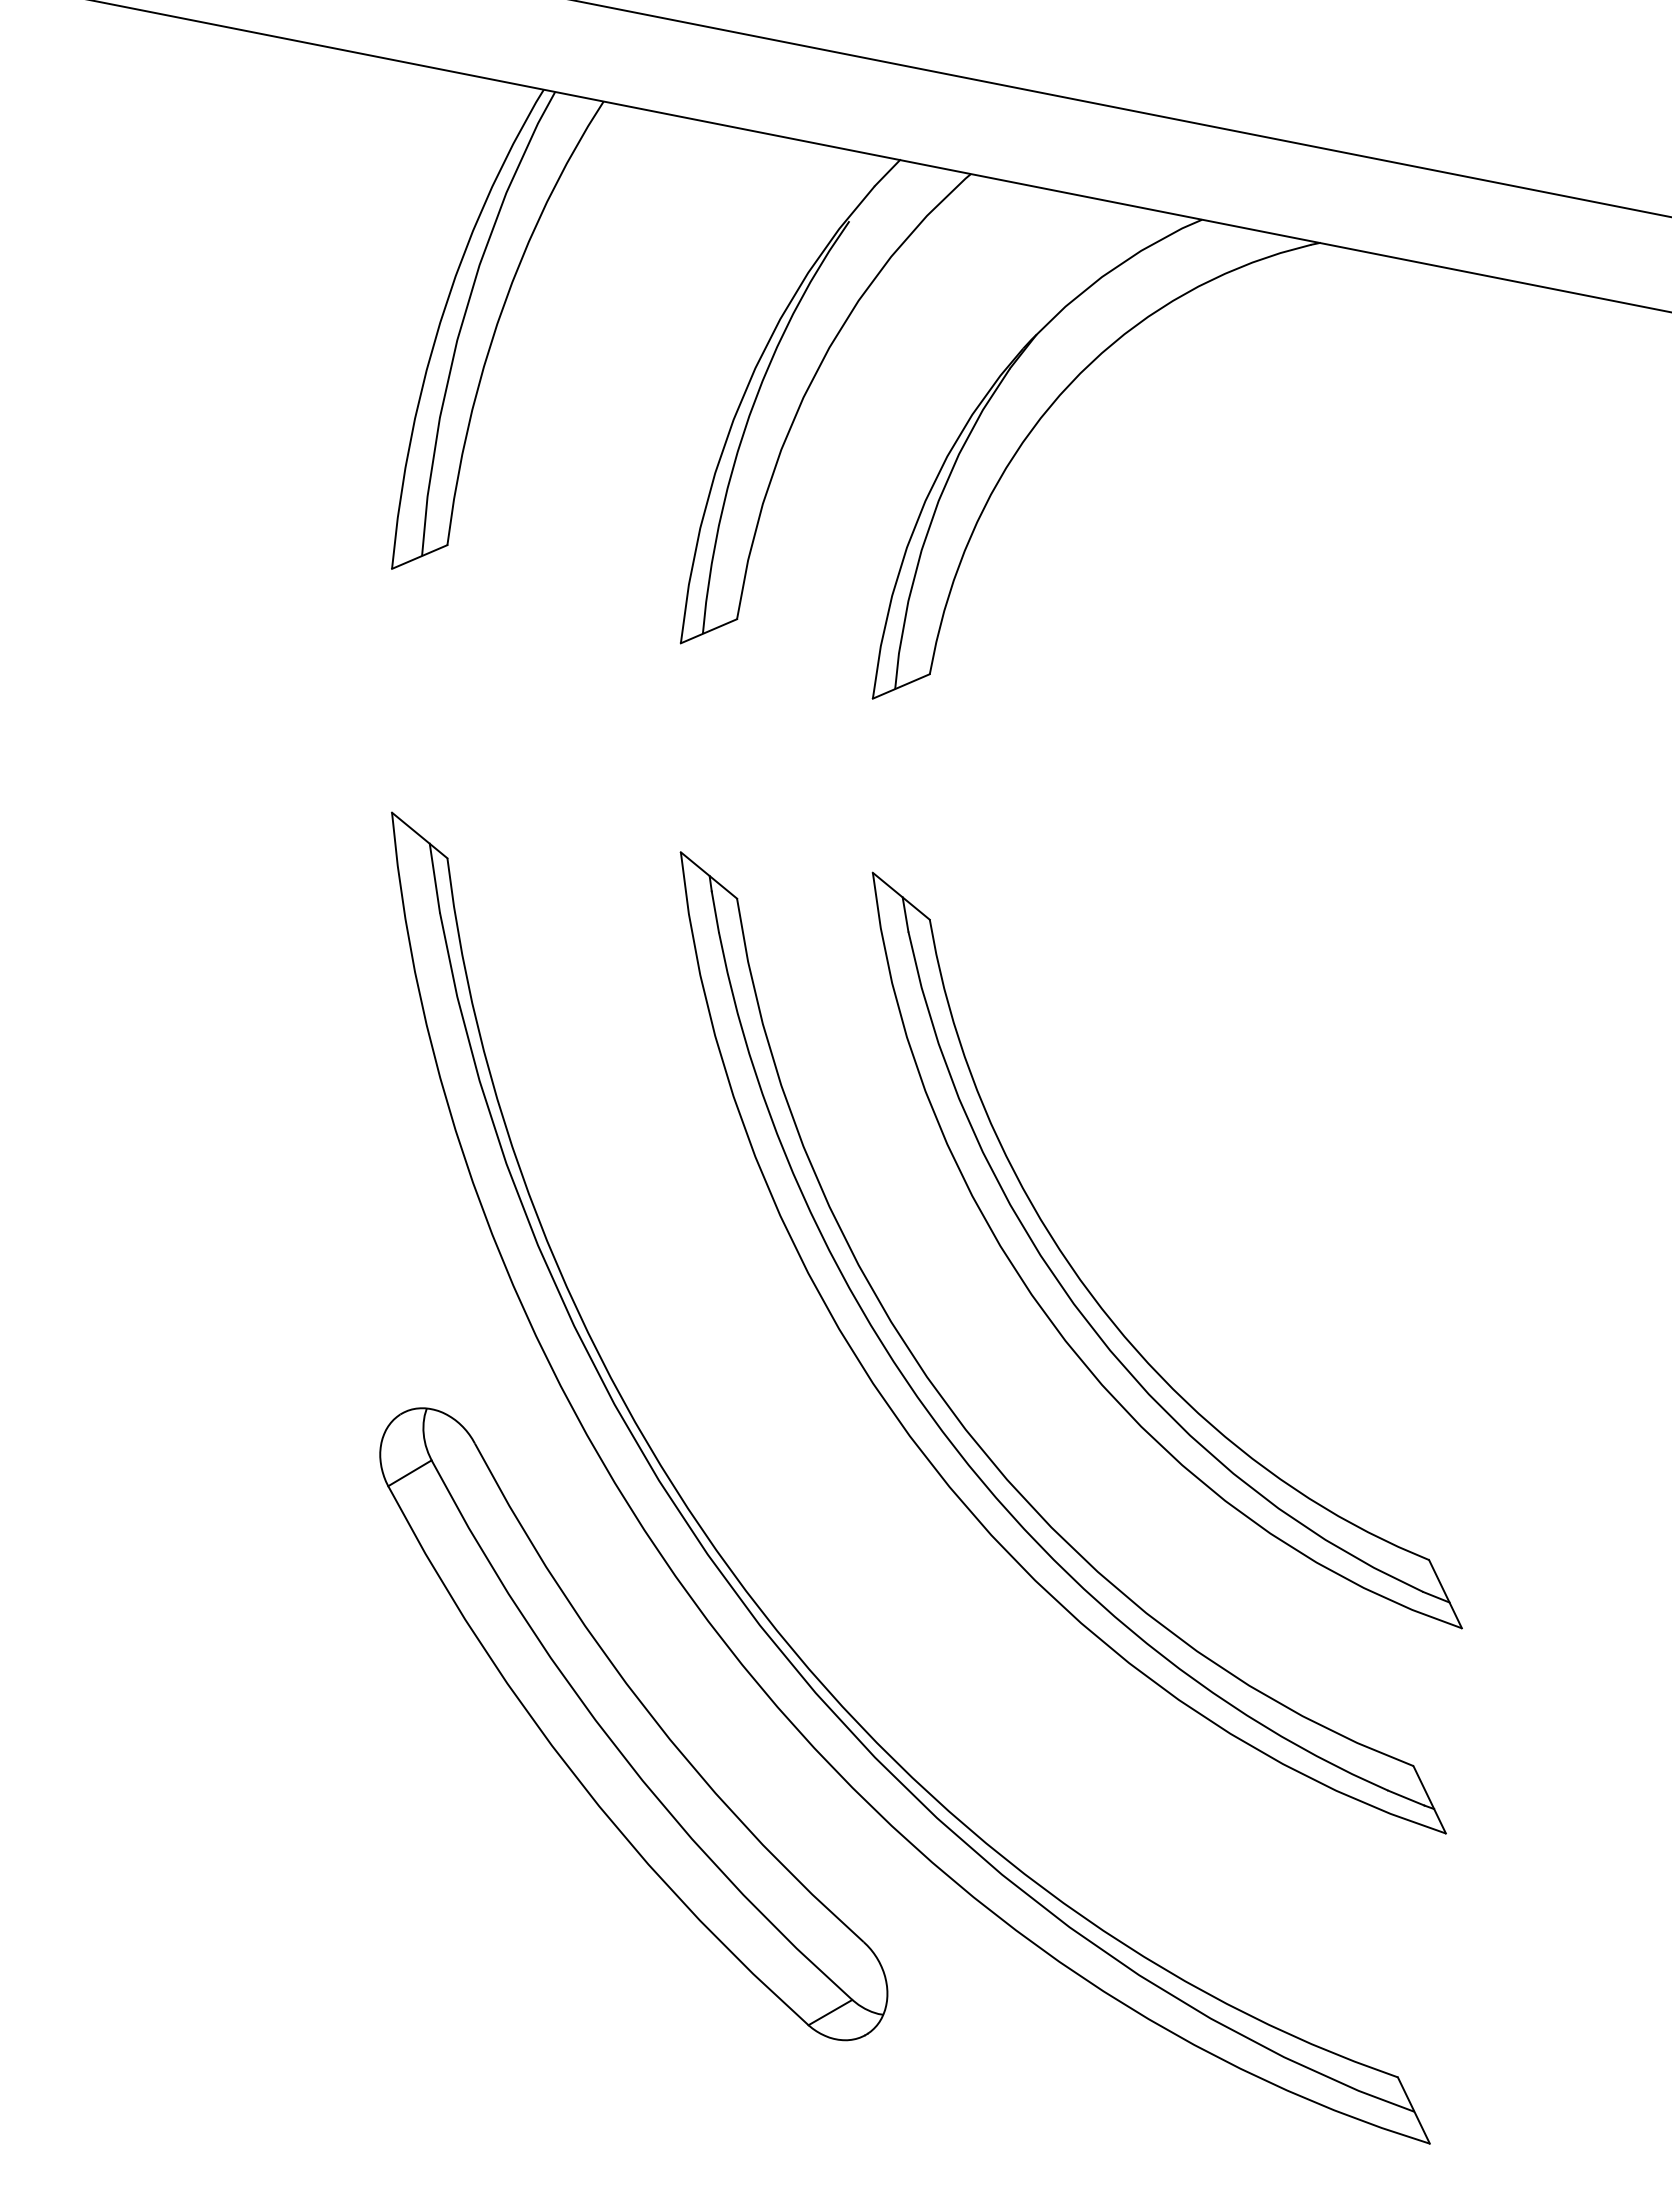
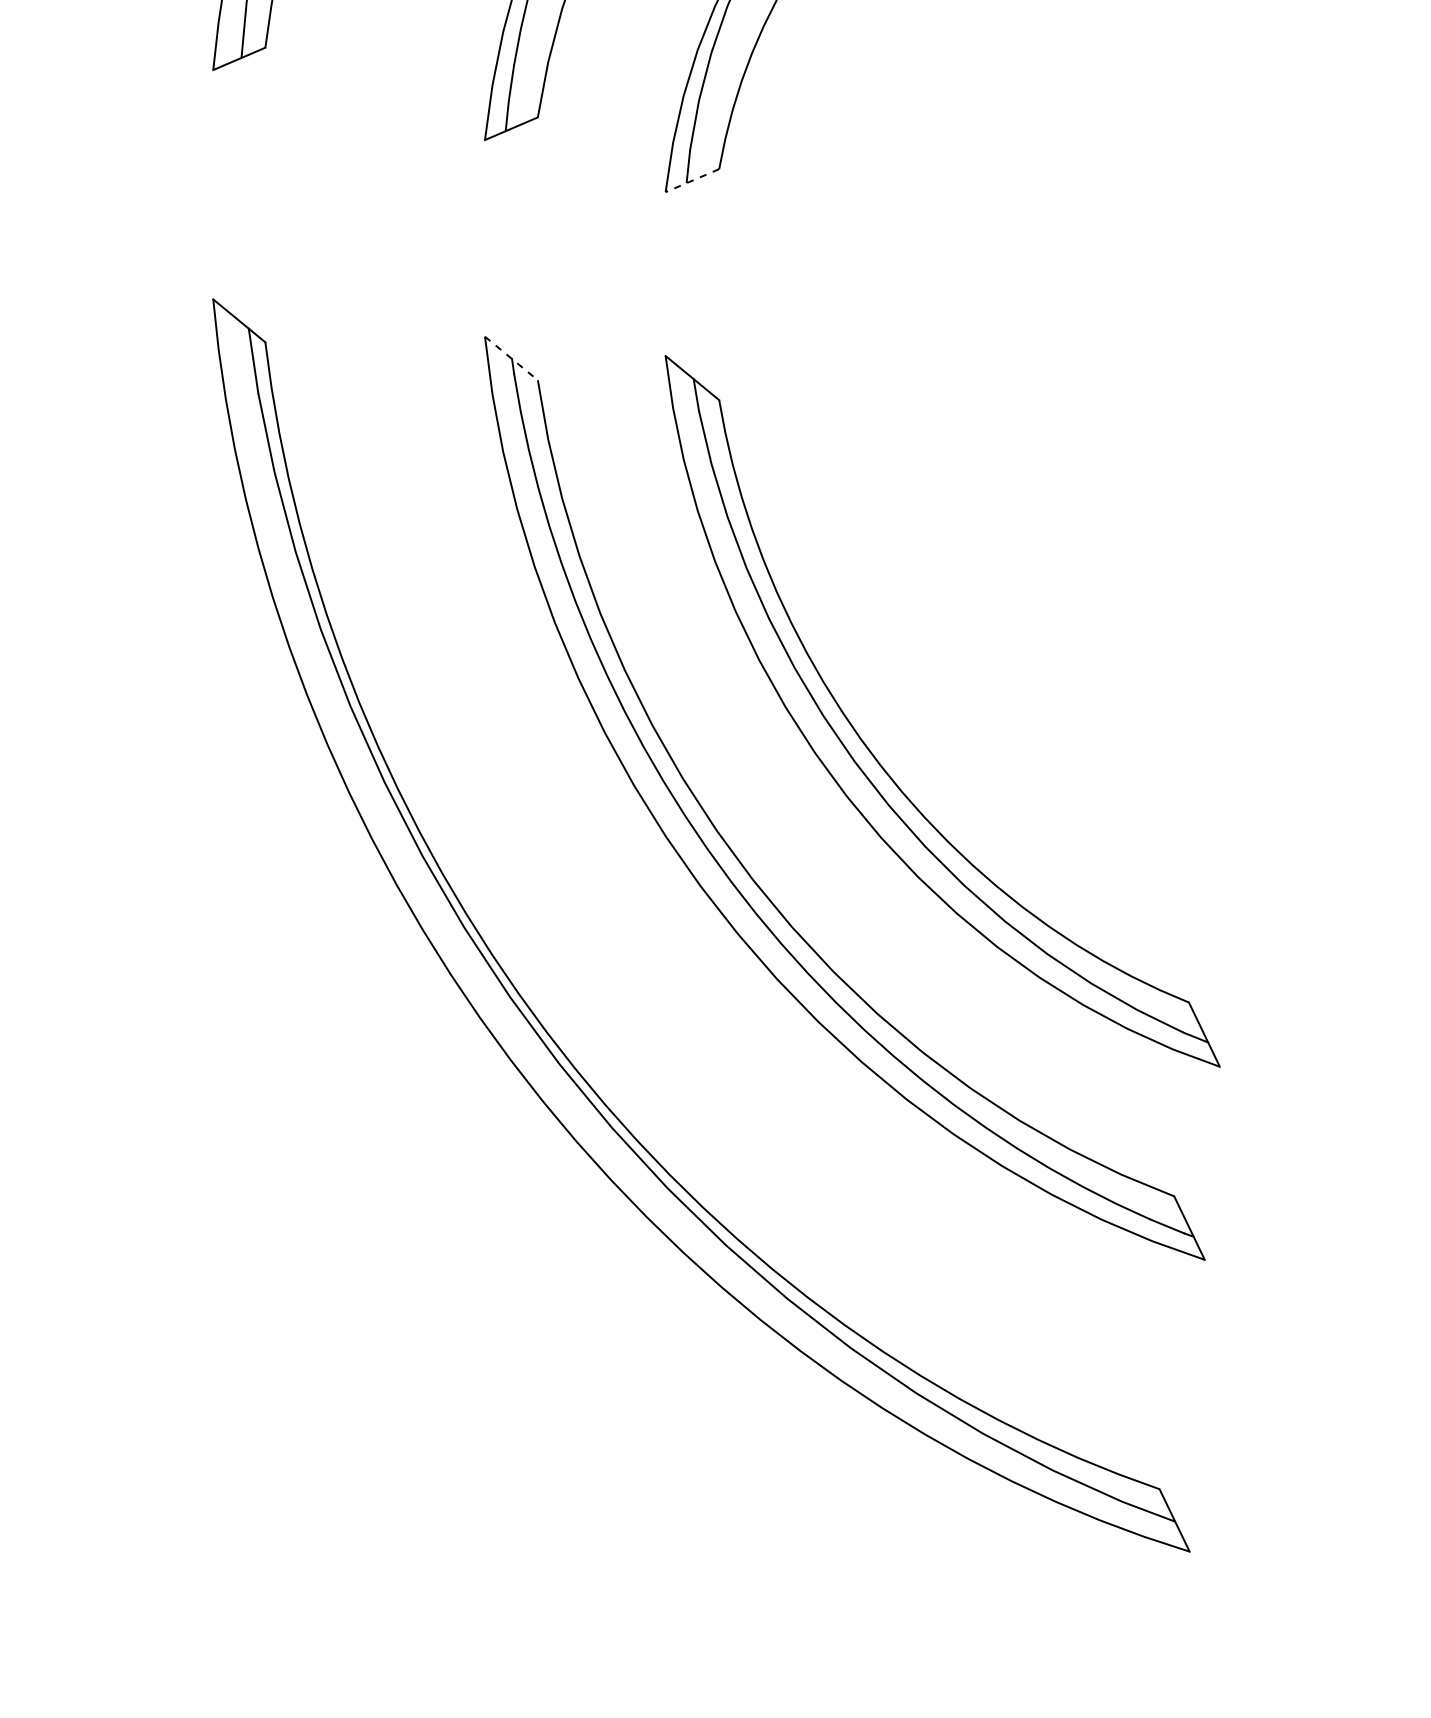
line: (901, 686) -> (692, 180), solid -> dashed
line: (709, 875) -> (511, 358), solid -> dashed
part: (633, 1724) -> (440, 1157), removed

